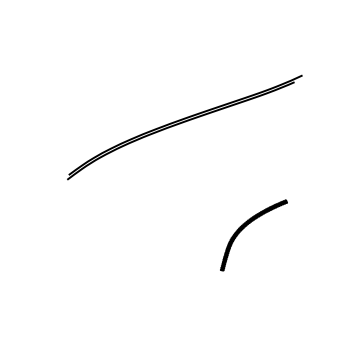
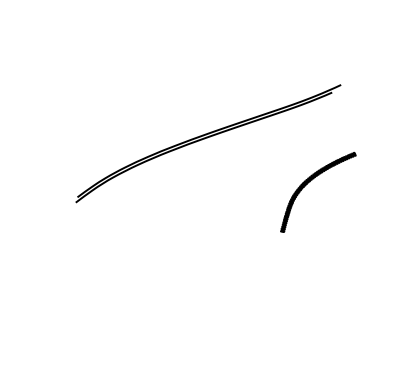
part: (246, 226) -> (310, 182), moved

